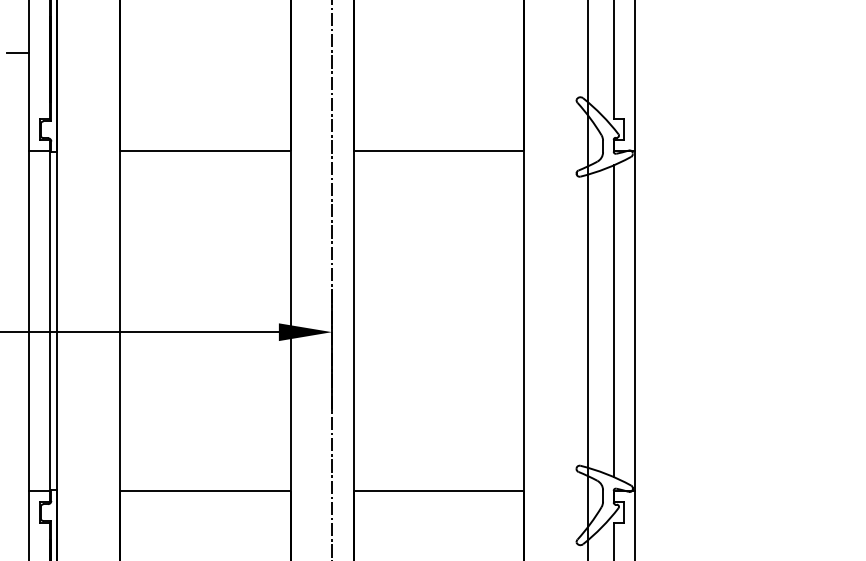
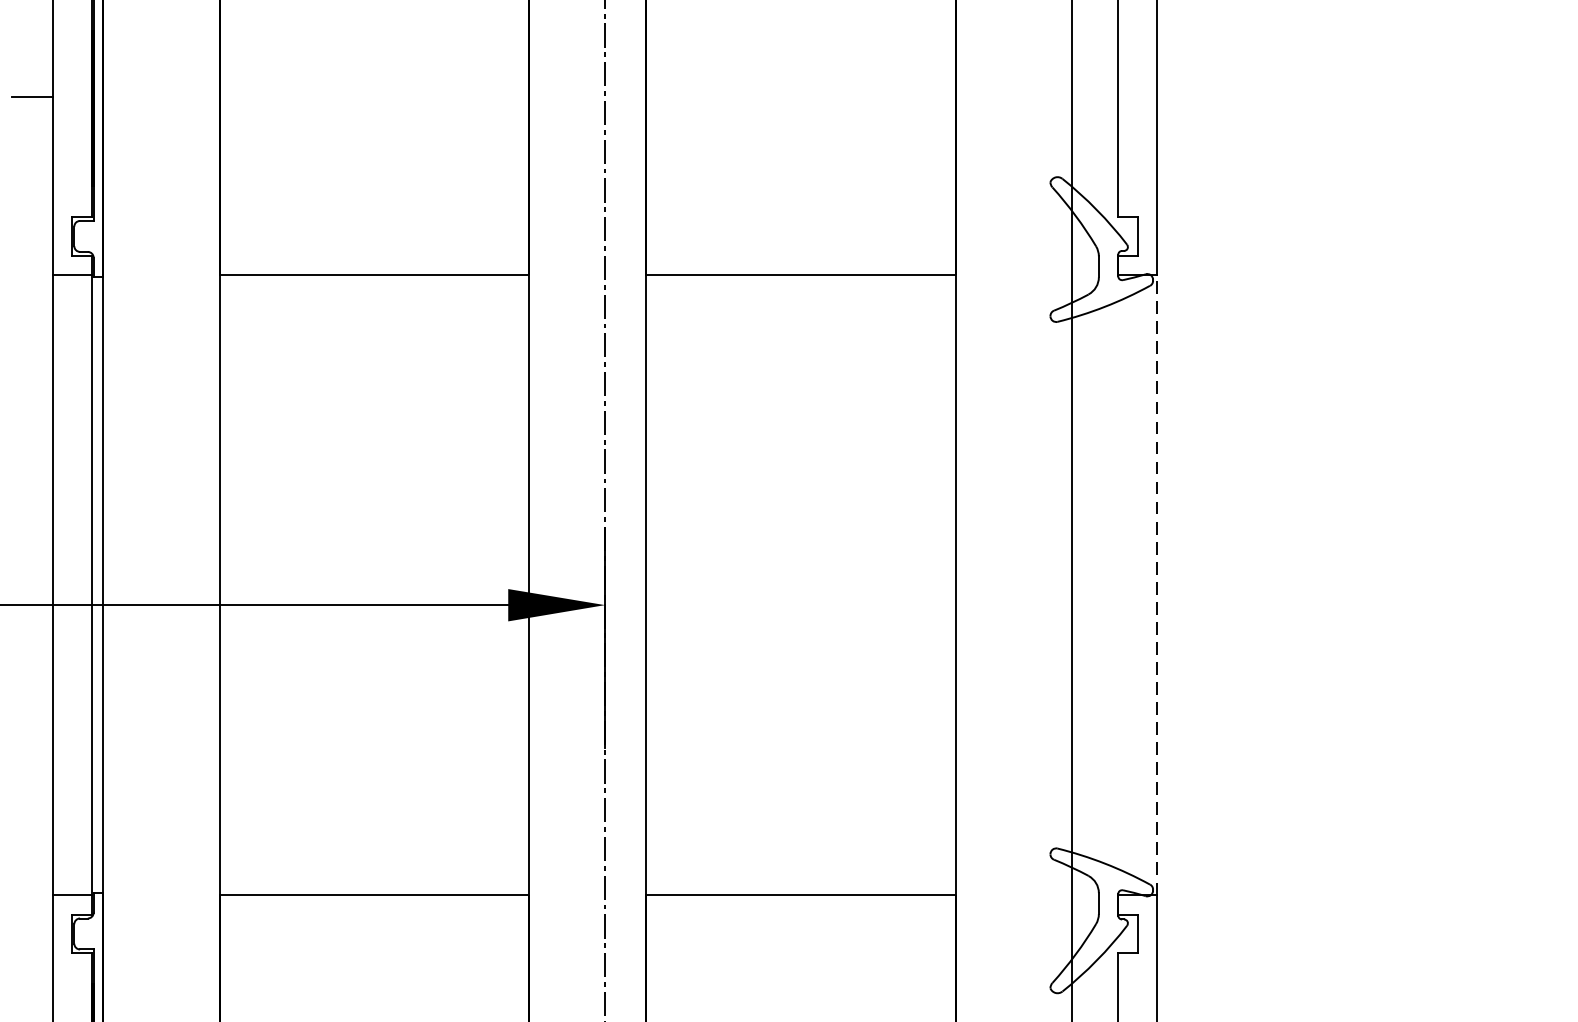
line: (613, 320) -> (1117, 583), removed
line: (634, 320) -> (1156, 583), solid -> dashed

